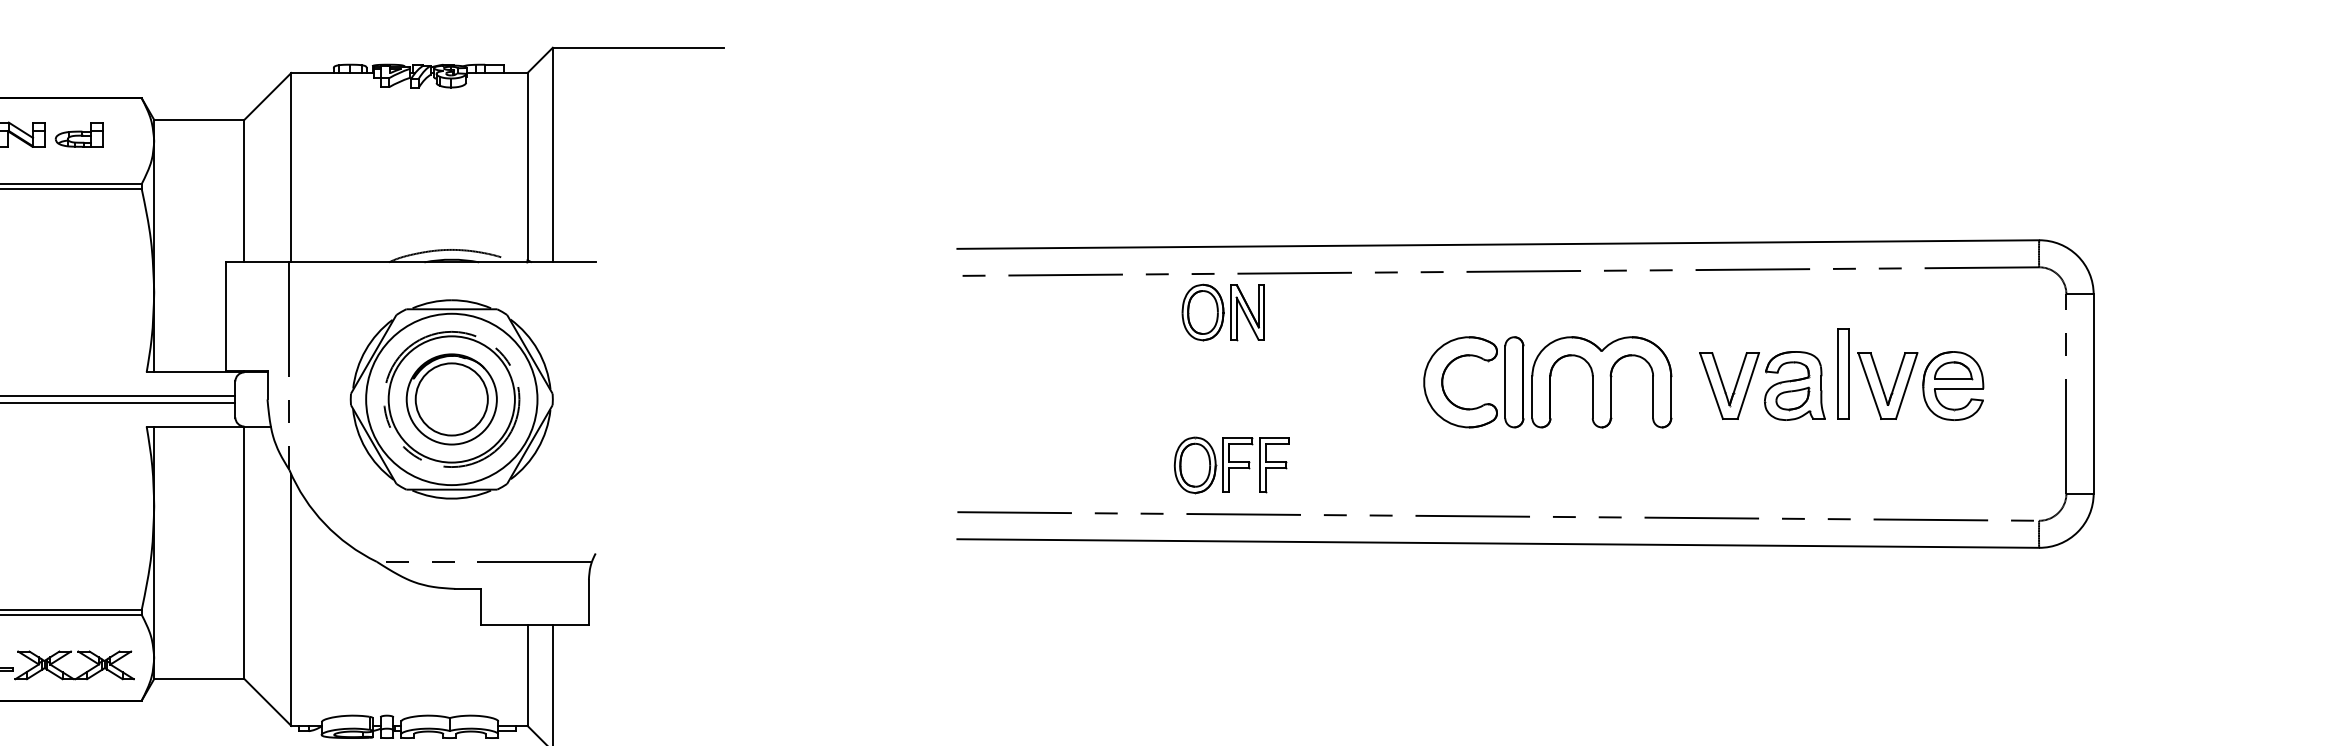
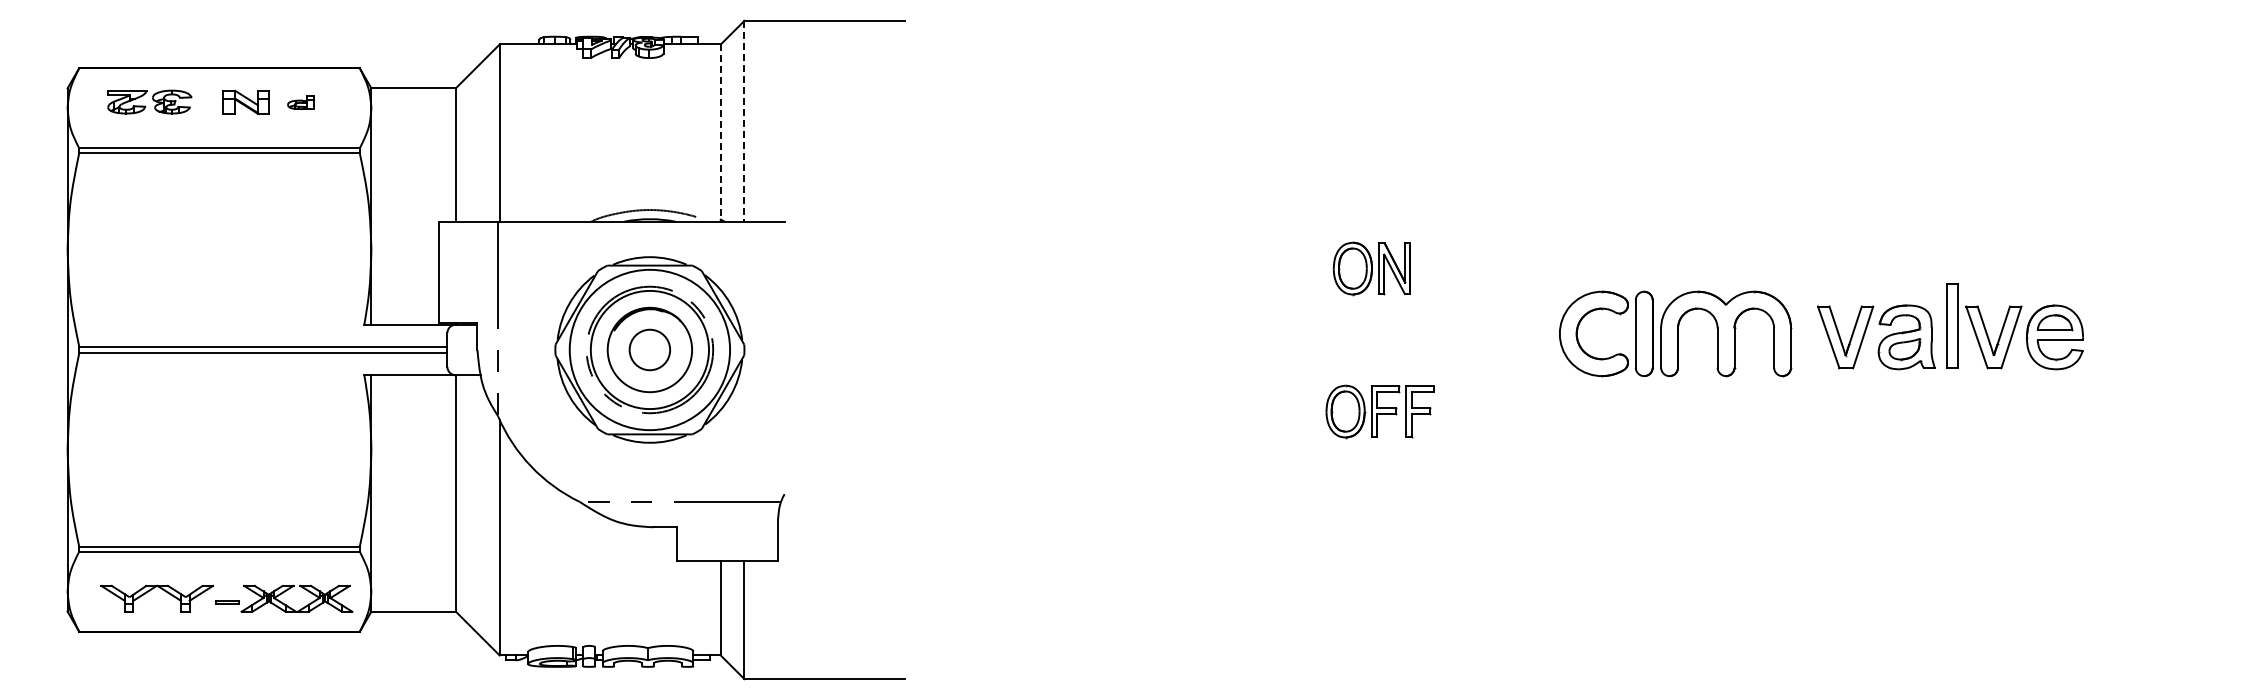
part: (78, 134) -> (300, 102), size x0.6
line: (552, 155) -> (744, 121), solid -> dashed
line: (527, 167) -> (720, 132), solid -> dashed
part: (1524, 272) -> (1653, 231), removed
circle: (451, 398) -> (649, 349), size x0.6

